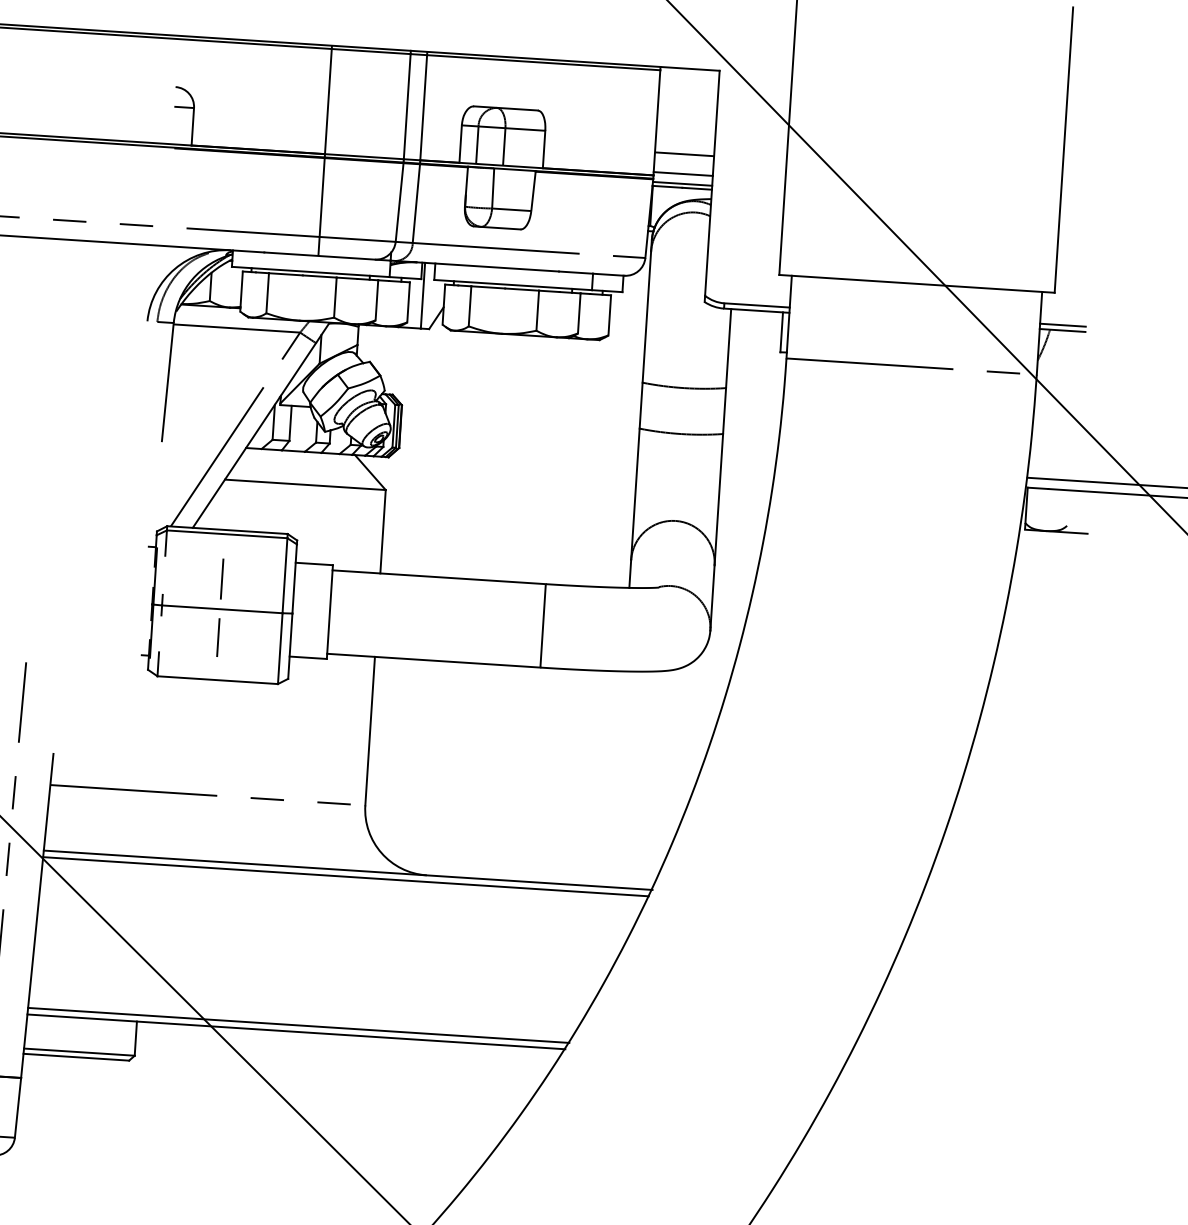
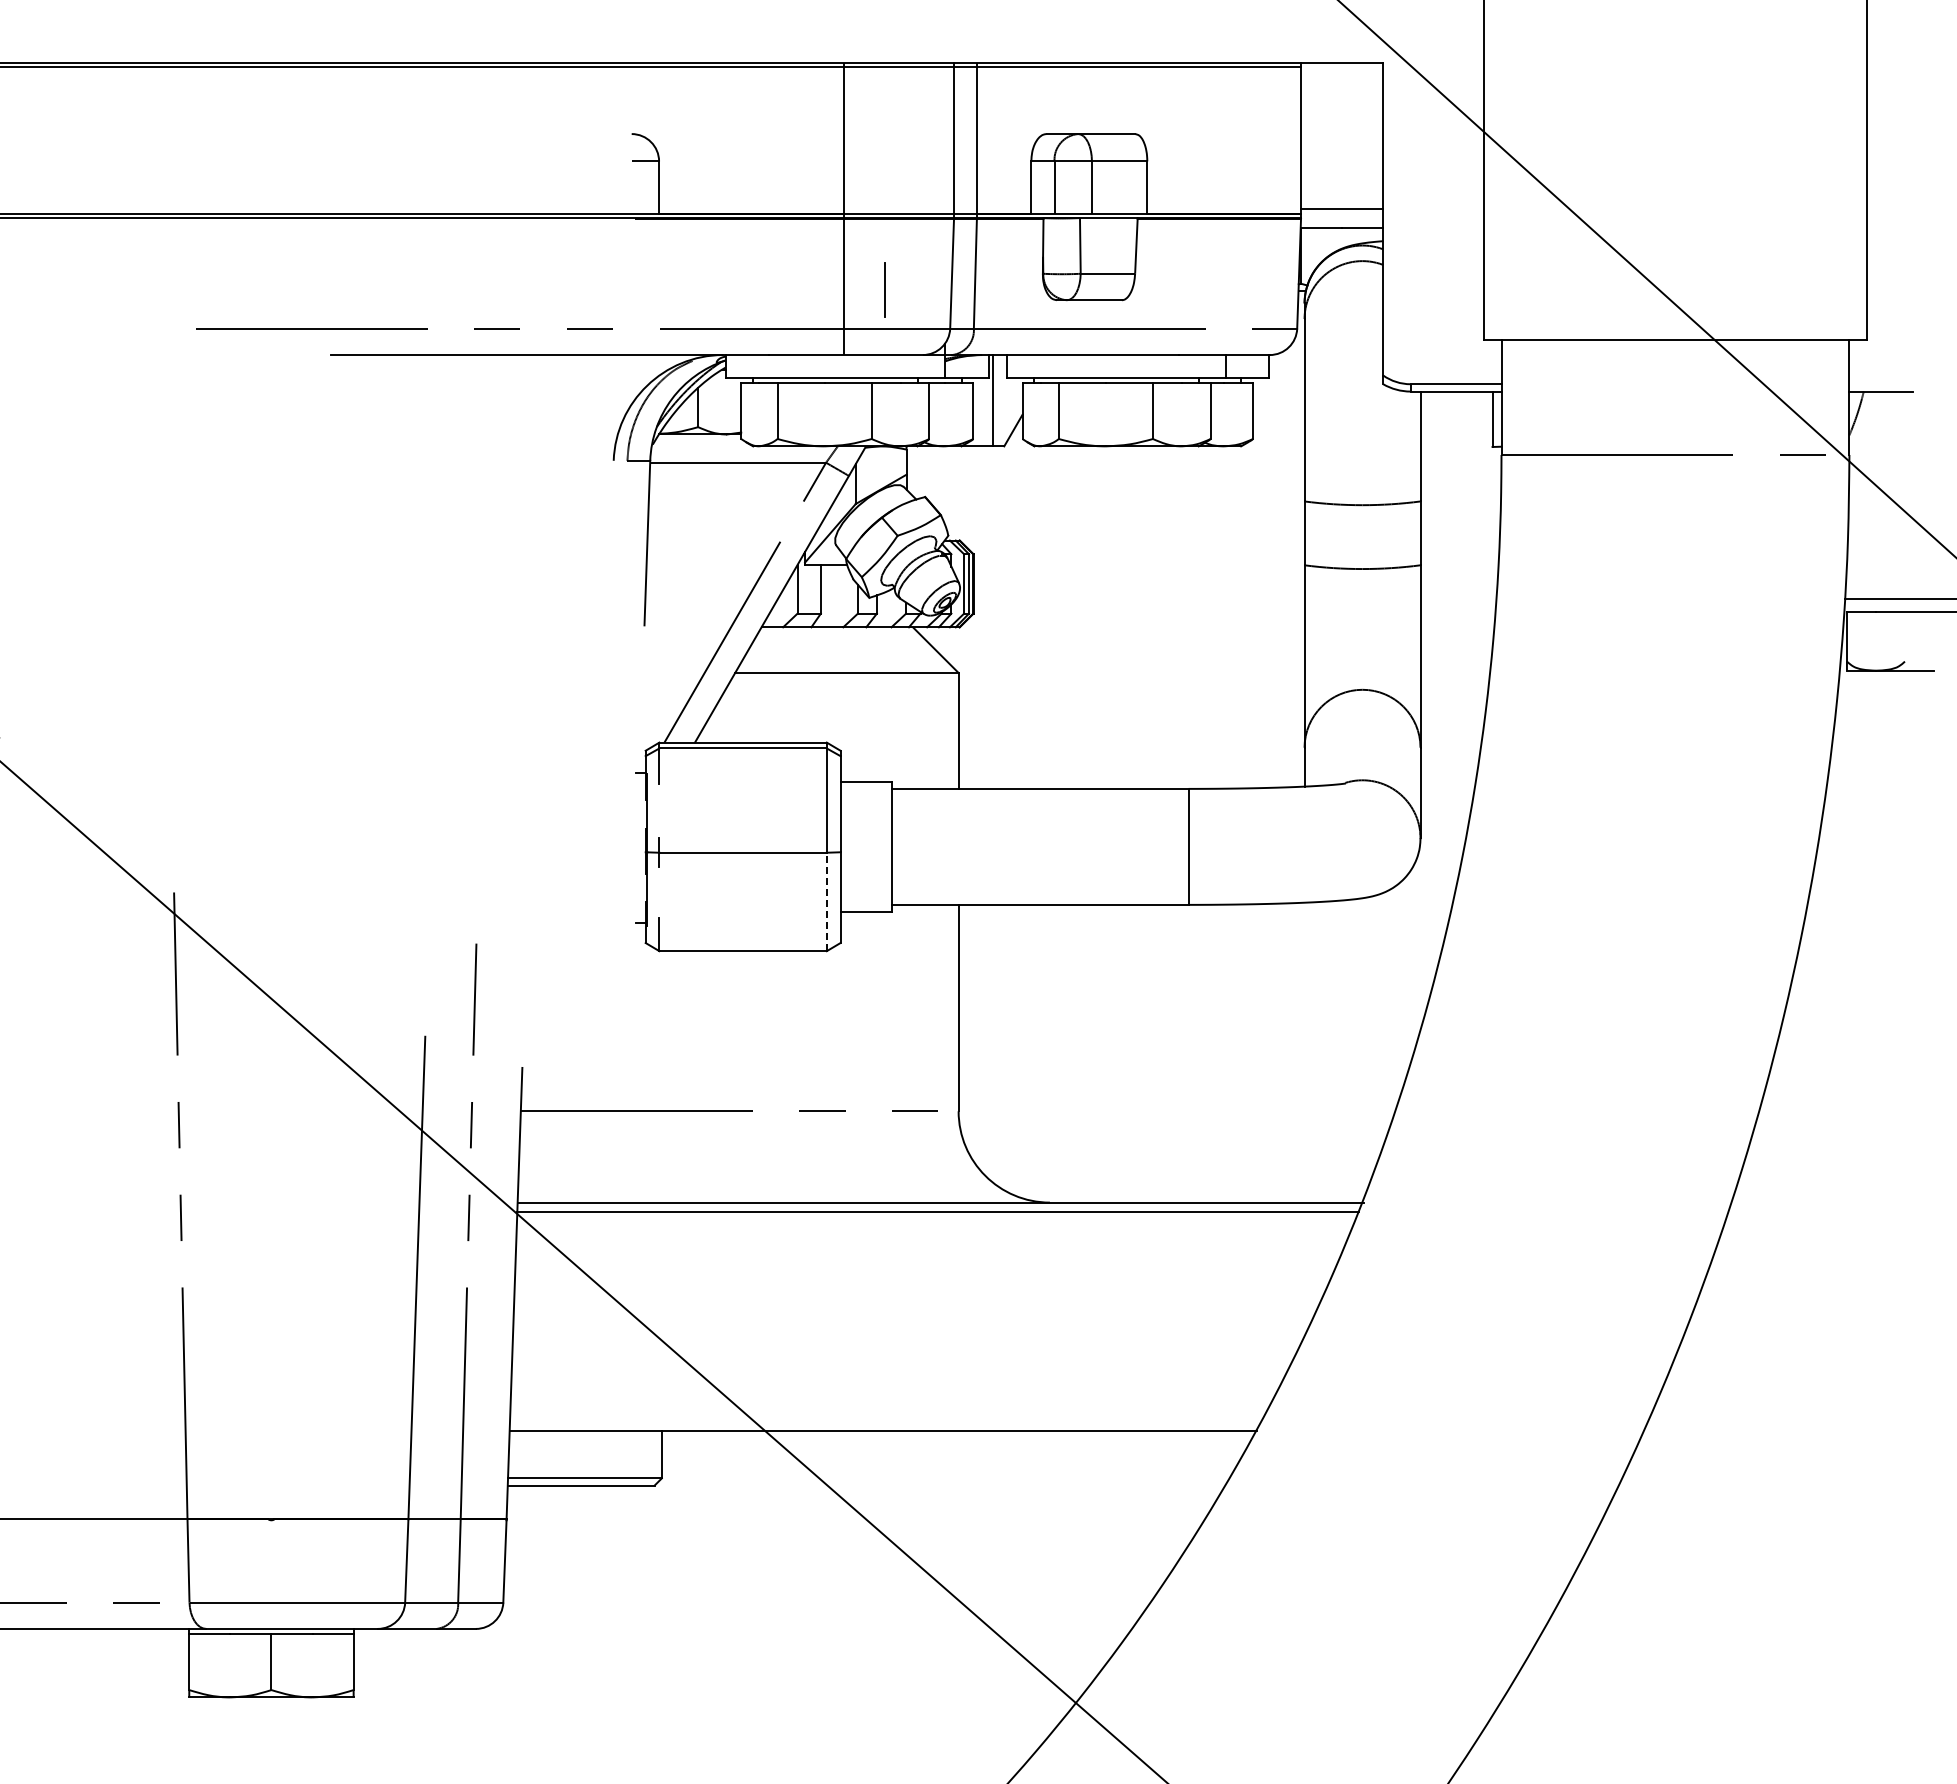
line: (684, 154) -> (1342, 181), removed
line: (682, 183) -> (1341, 222), removed
line: (1062, 325) -> (1880, 384), removed
line: (221, 578) -> (884, 289), moved
line: (217, 637) -> (739, 892), removed
line: (280, 648) -> (826, 901), solid -> dashed
line: (299, 1025) -> (886, 1421), removed

